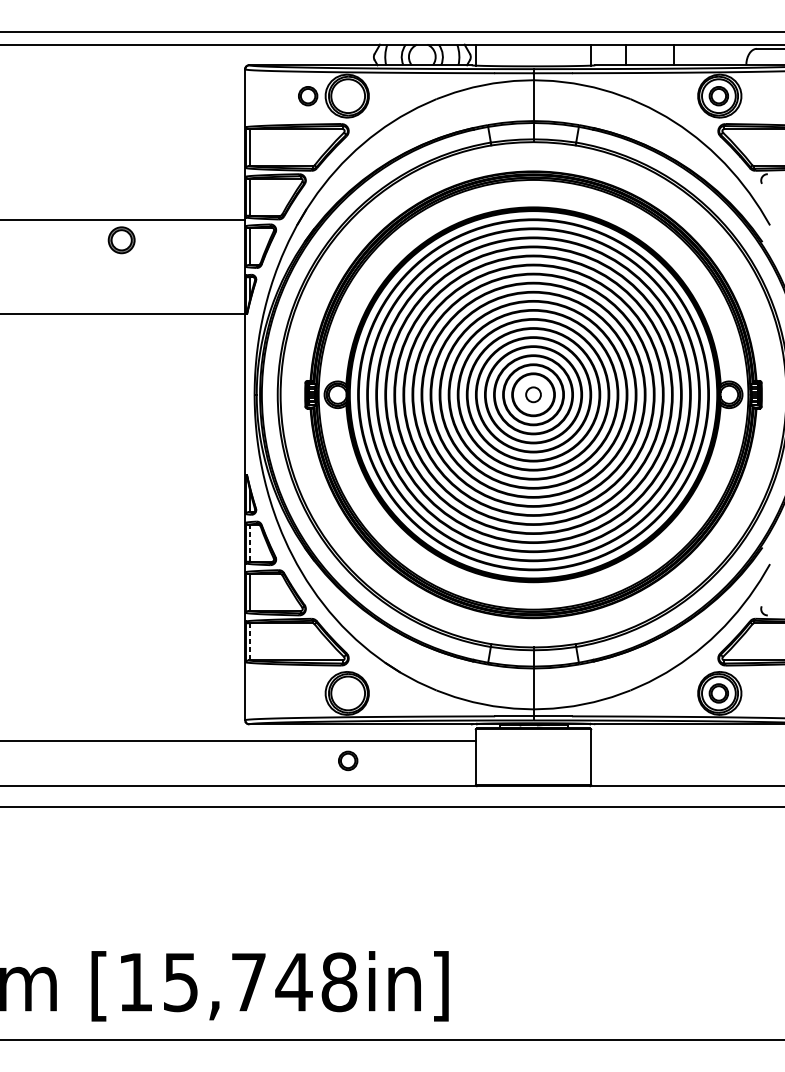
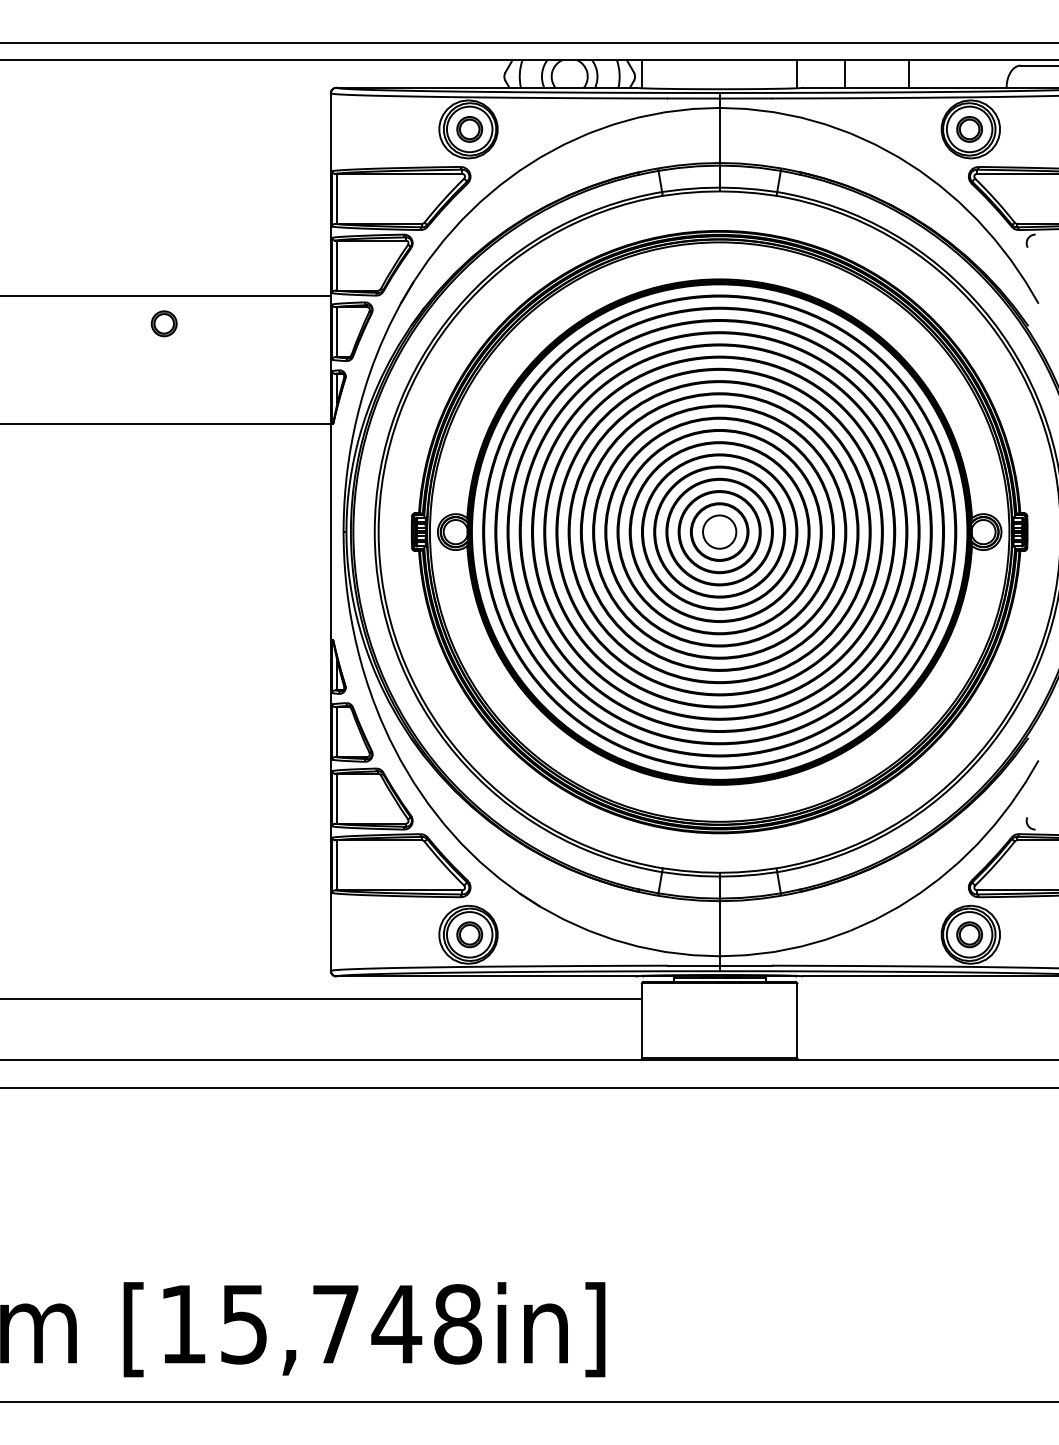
part: (307, 96) -> (469, 129), moved
part: (121, 240) -> (163, 323), size x0.71
circle: (533, 394) -> (719, 531), size x1.67
line: (250, 543) -> (337, 732), dashed -> solid
line: (250, 642) -> (337, 865), dashed -> solid
part: (348, 760) -> (469, 934), moved

